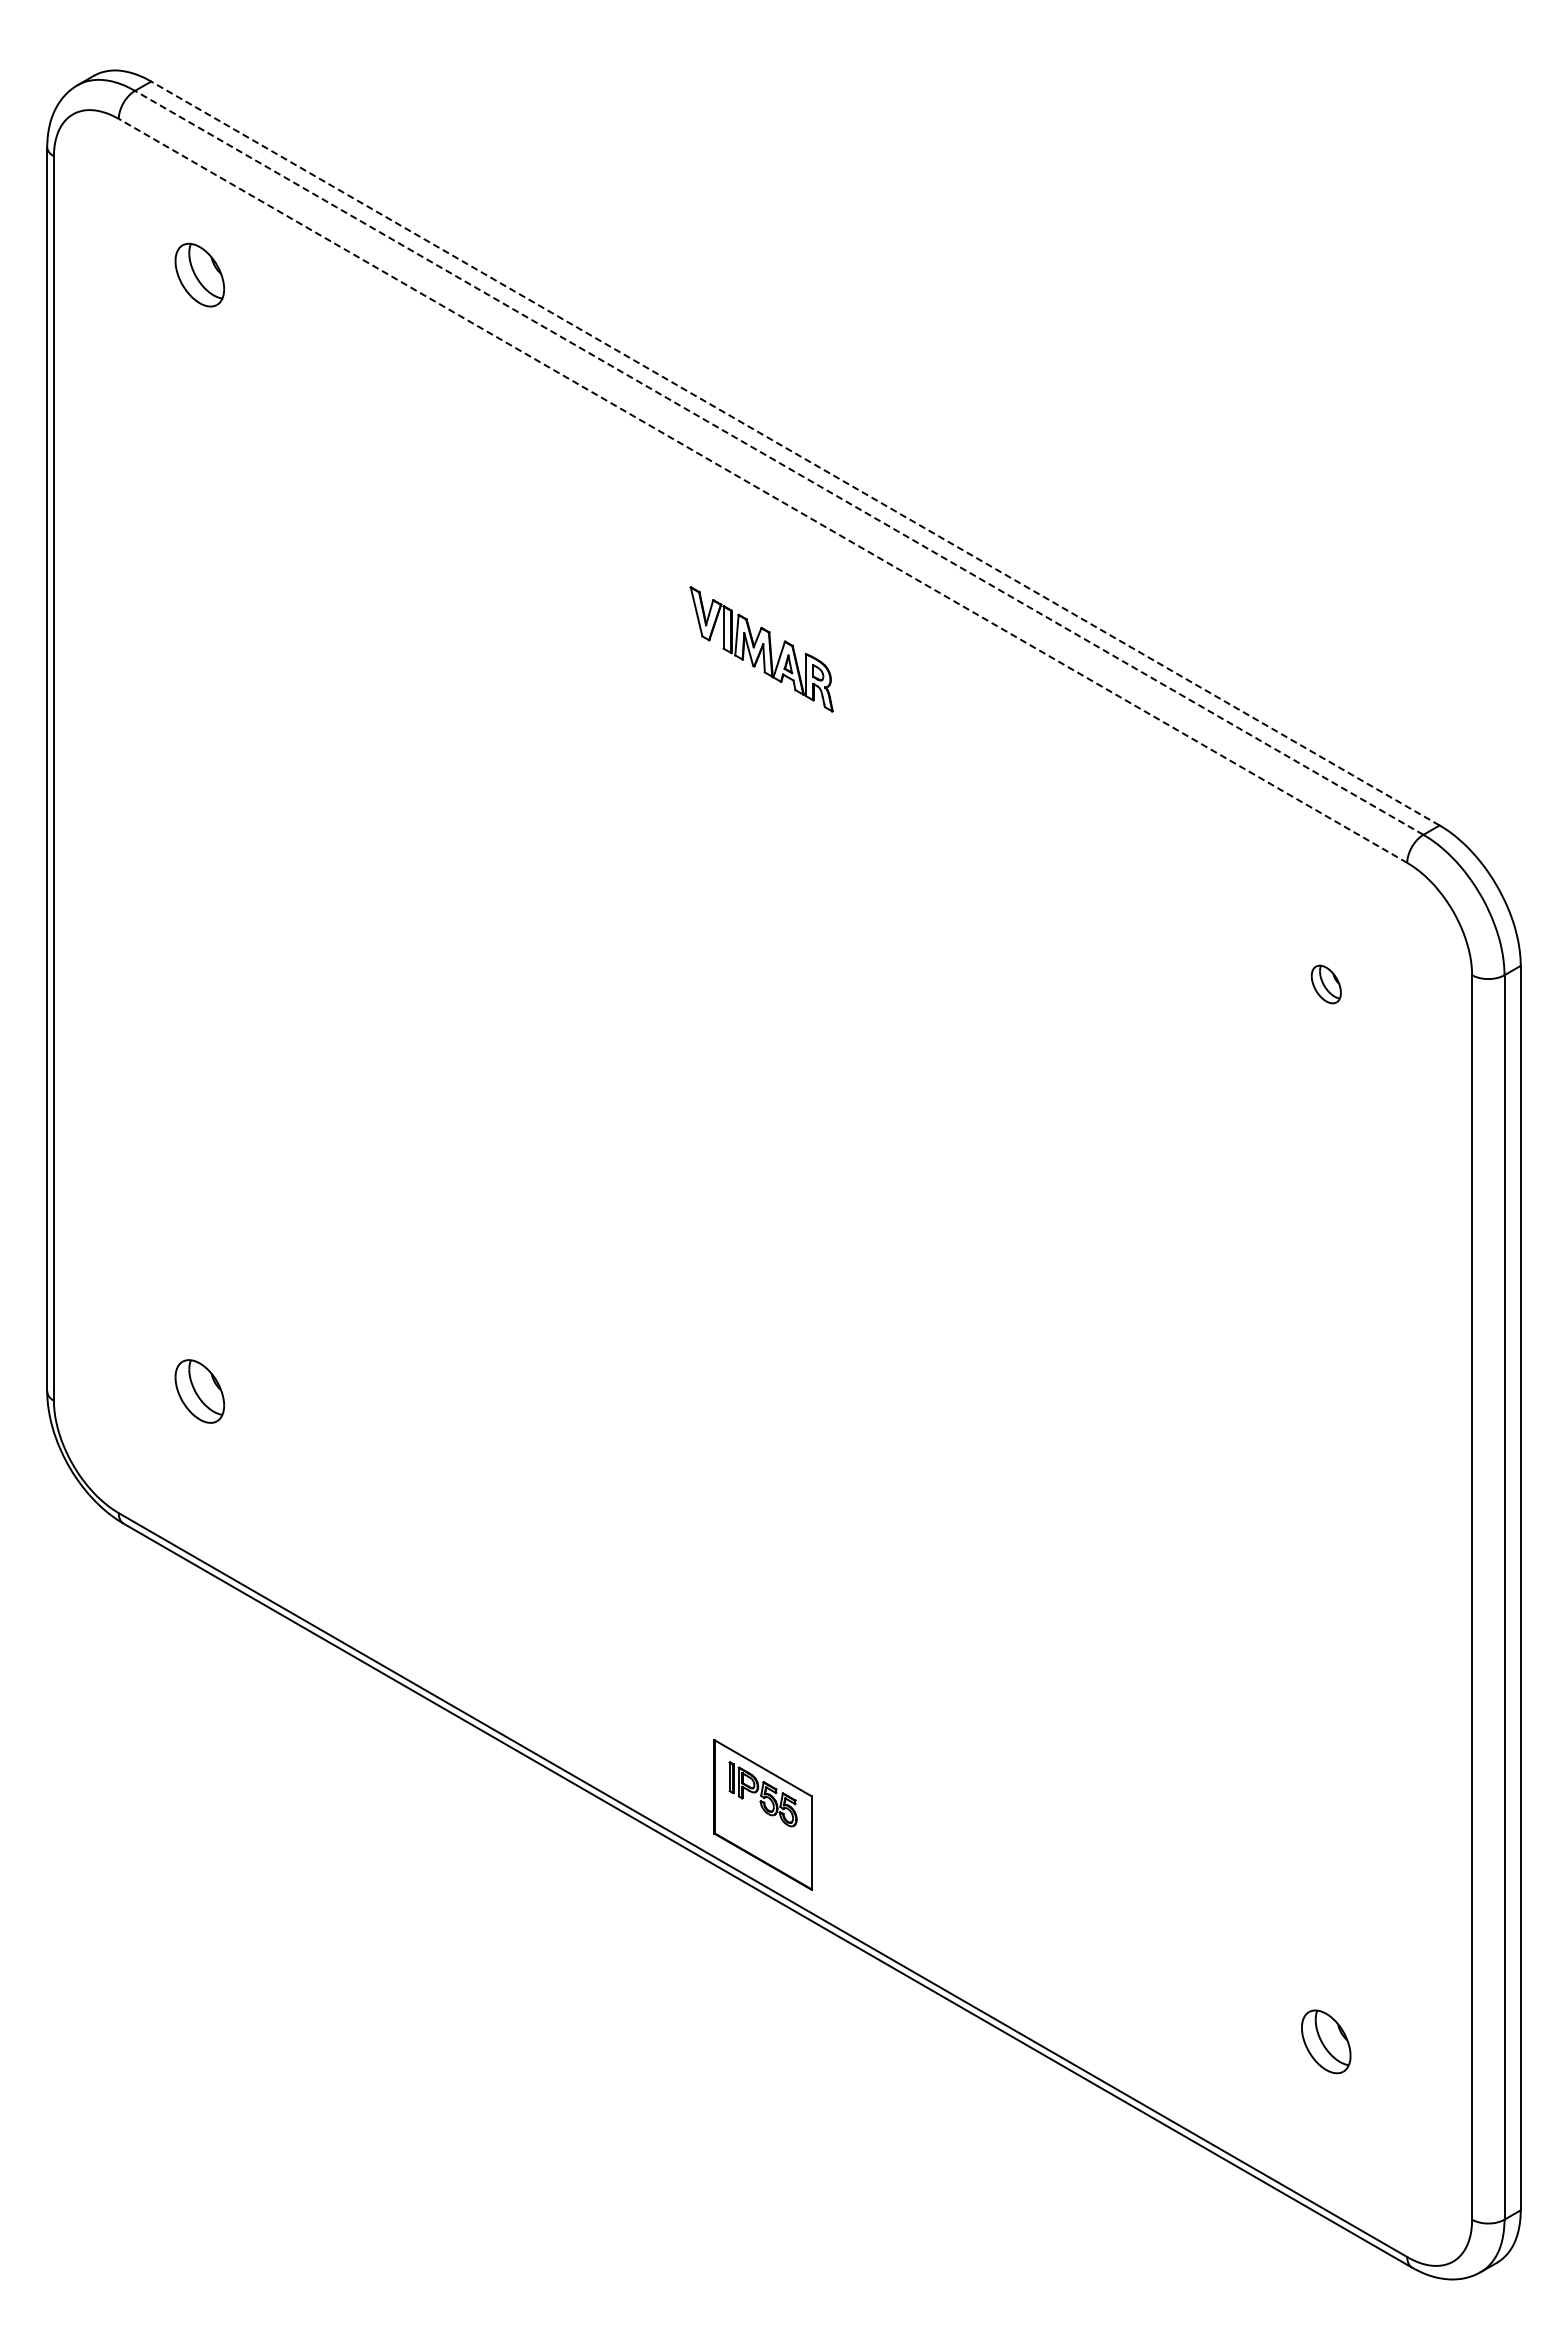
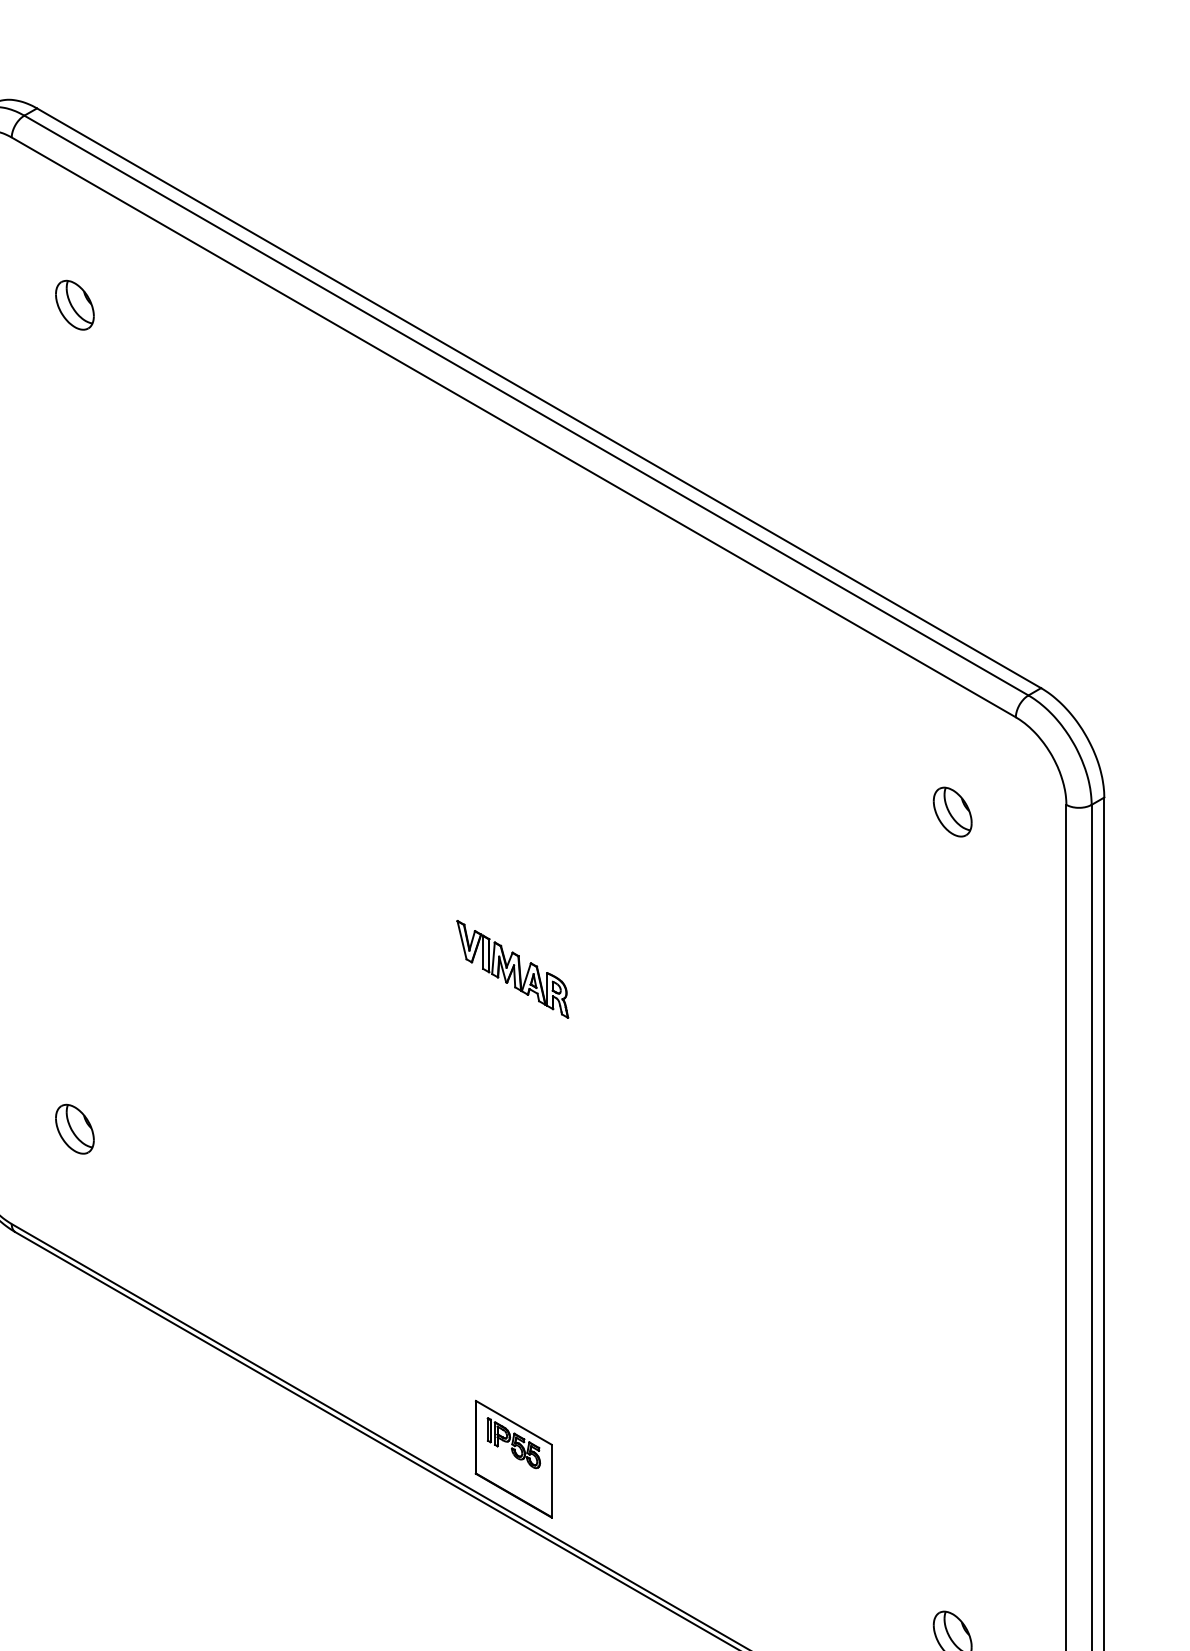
part: (199, 274) -> (74, 304), moved
line: (795, 453) -> (539, 398), dashed -> solid
line: (779, 462) -> (526, 405), dashed -> solid
line: (763, 490) -> (514, 427), dashed -> solid
part: (761, 649) -> (512, 969), moved
part: (1326, 984) -> (952, 812), size x1.67

